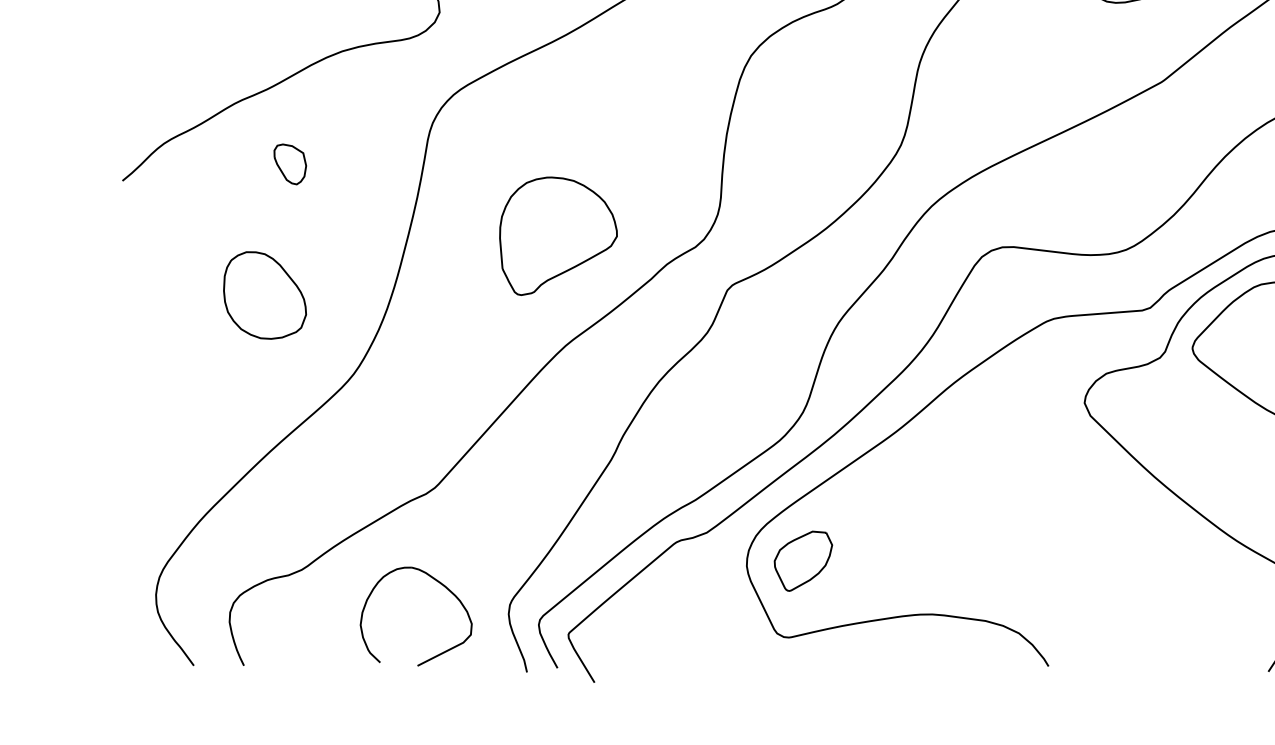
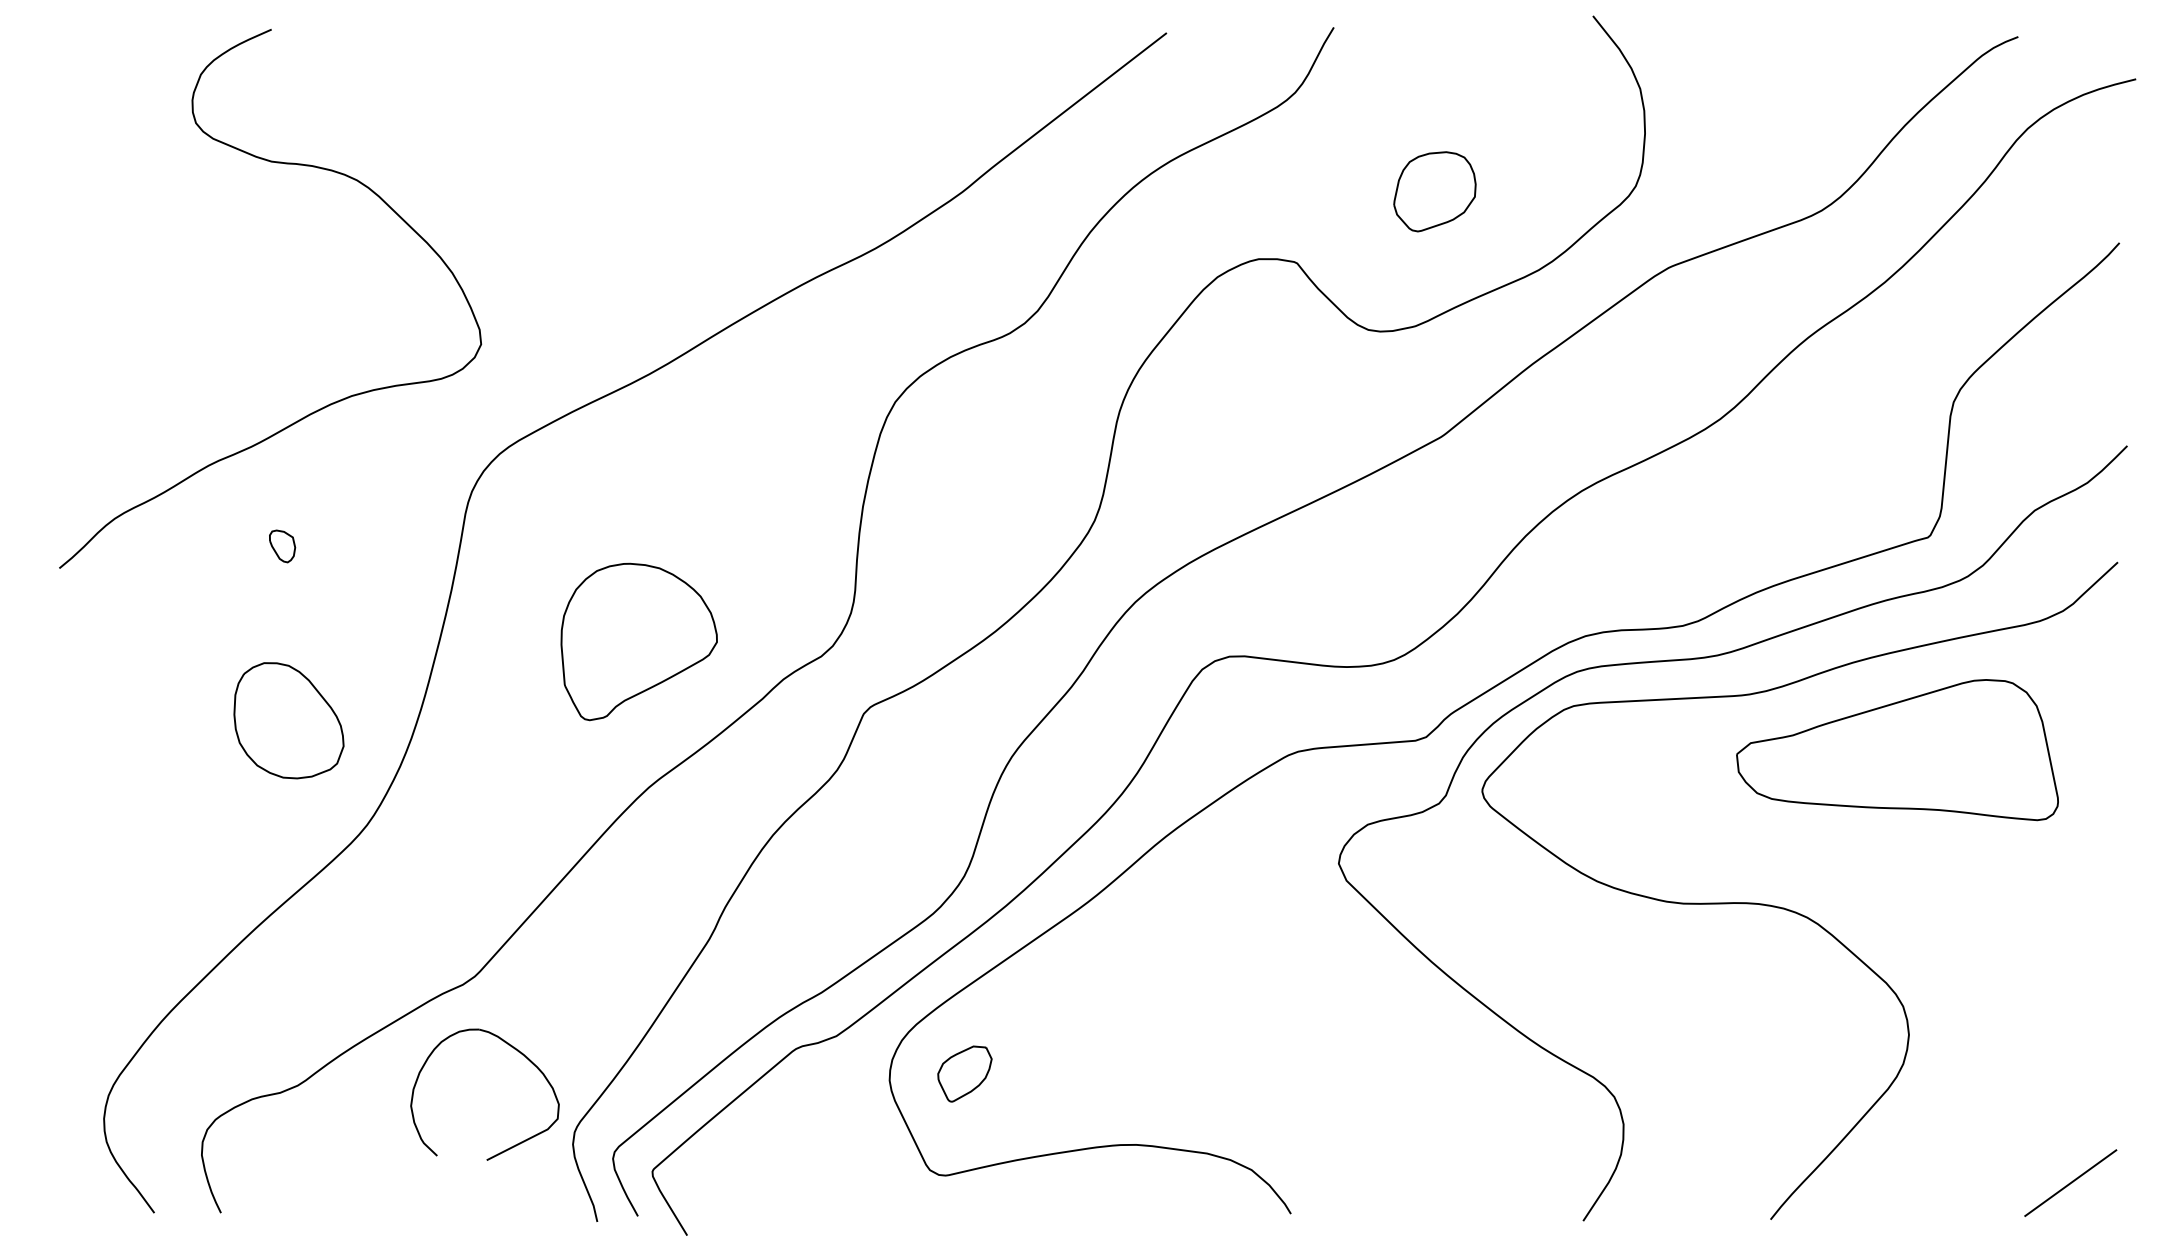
part: (290, 164) -> (282, 546), size x0.6
part: (264, 295) -> (288, 720), moved
part: (803, 560) -> (964, 1073), size x0.7
part: (441, 584) -> (518, 1052), moved

